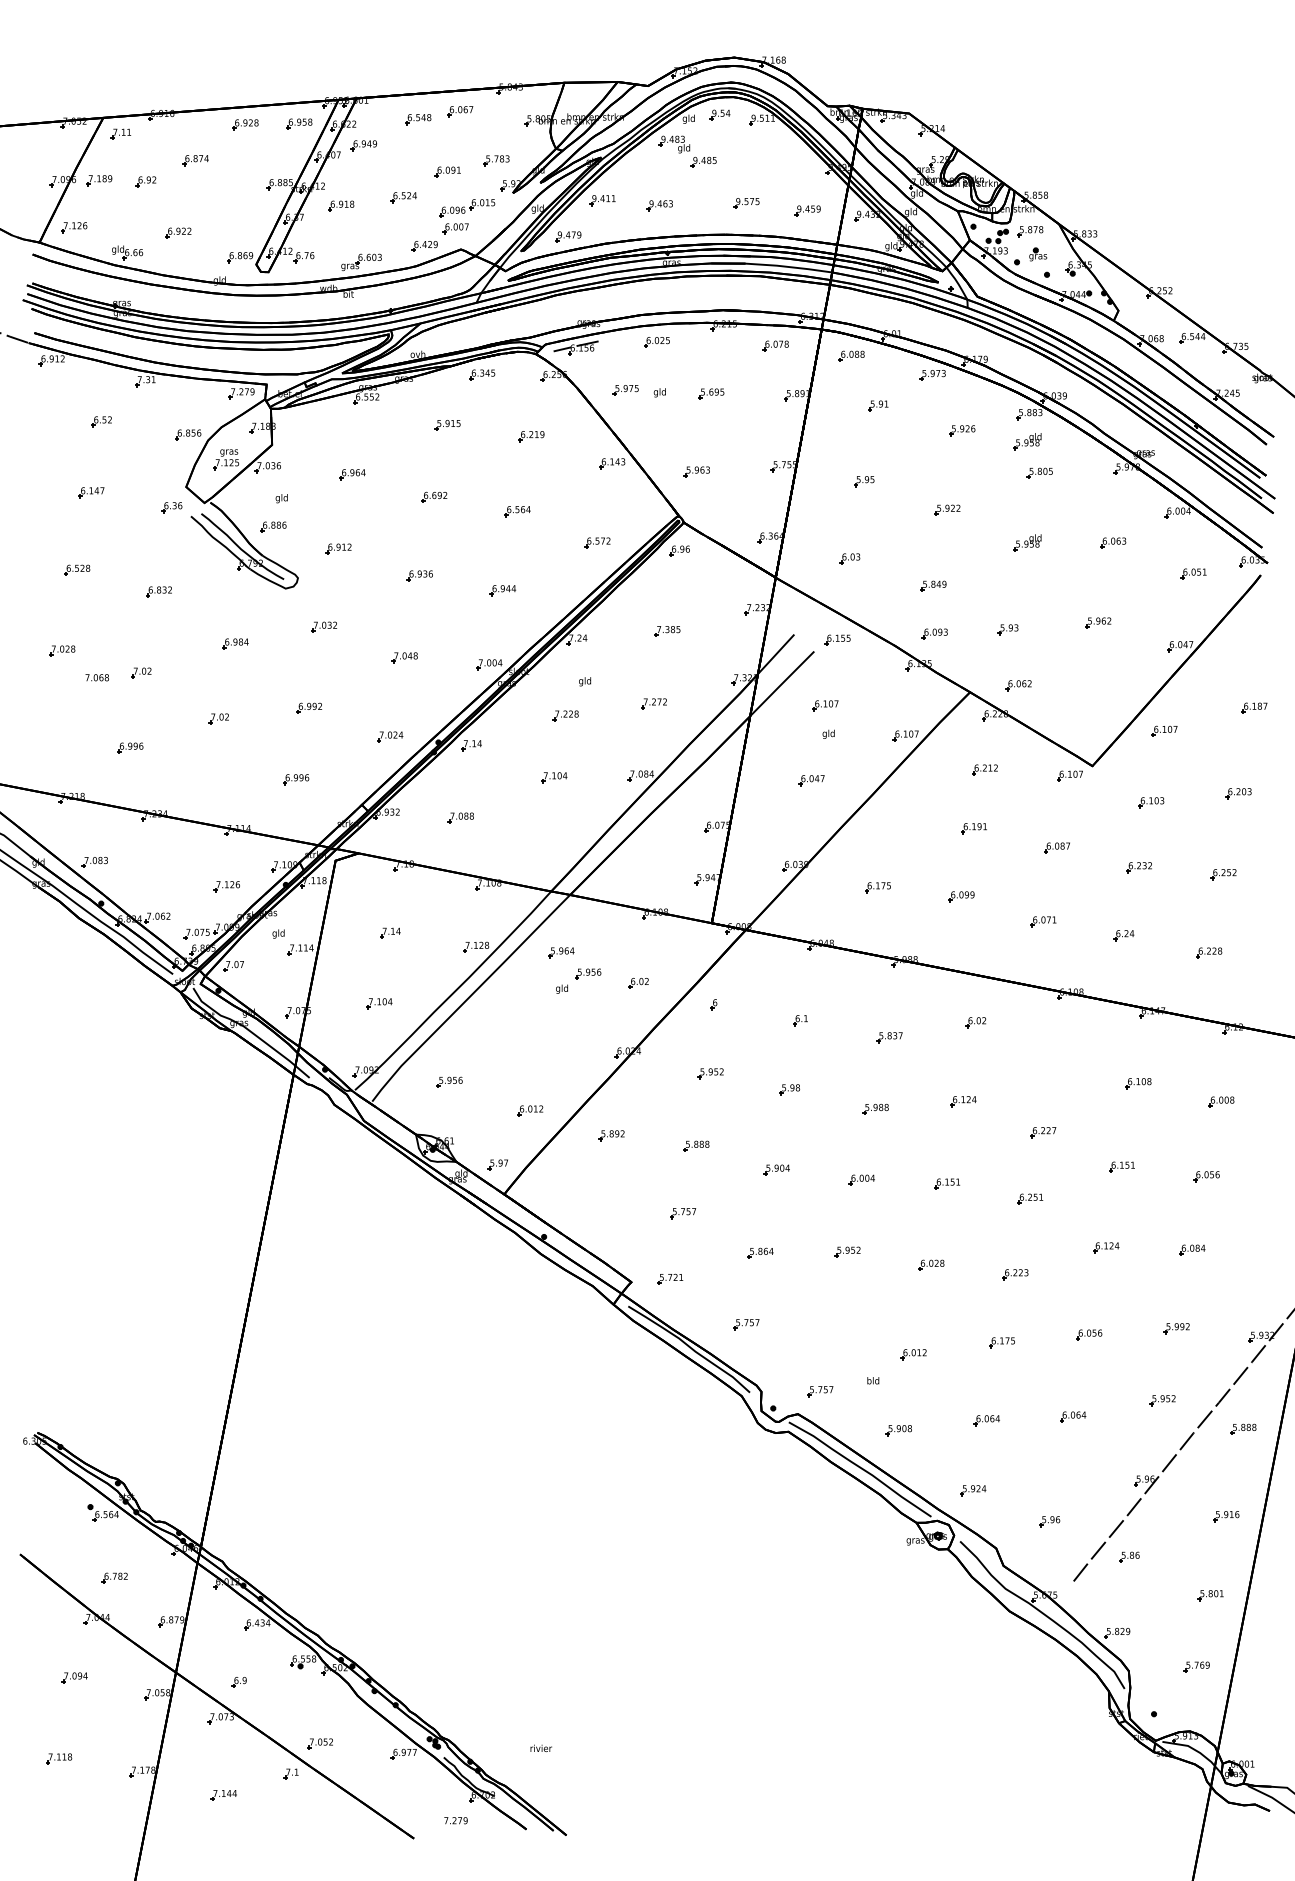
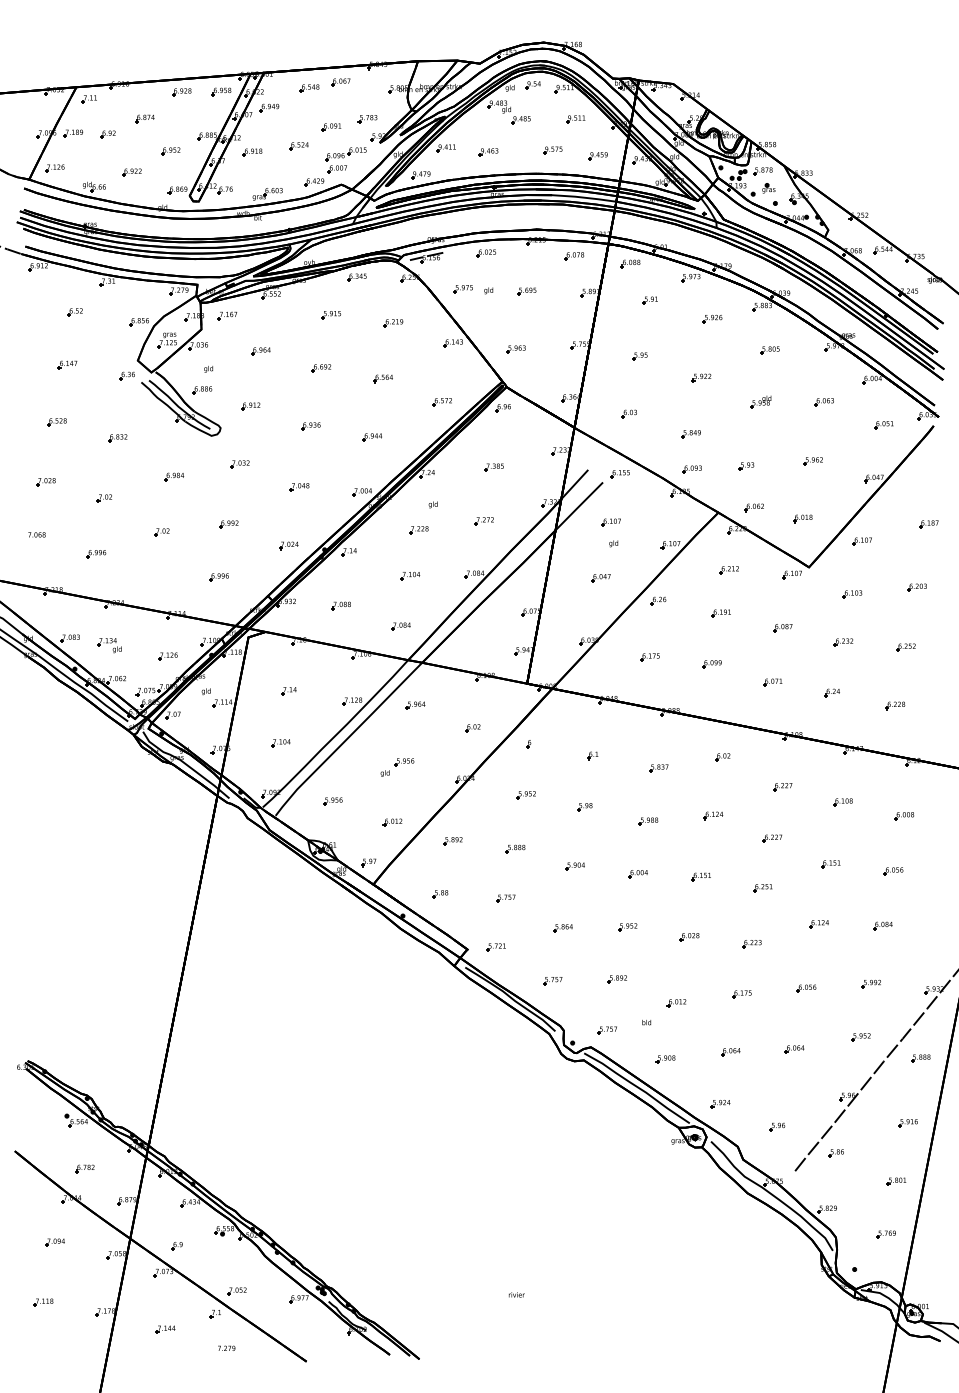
part: (777, 161) -> (575, 119), added
part: (230, 204) -> (170, 151), added
part: (307, 426) -> (227, 315), added
part: (1026, 440) -> (760, 326), removed
text: (96, 677) -> (36, 534), moved
part: (1083, 700) -> (802, 518), added
part: (889, 810) -> (658, 600), added
part: (540, 845) -> (400, 626), added
part: (147, 871) -> (109, 645), added
part: (578, 981) -> (397, 767), moved
part: (1056, 1063) -> (782, 787), added
part: (594, 1207) -> (440, 894), added
part: (832, 1322) -> (616, 979), added
text: (540, 1747) -> (516, 1294), moved
text: (455, 1819) -> (226, 1347), moved

